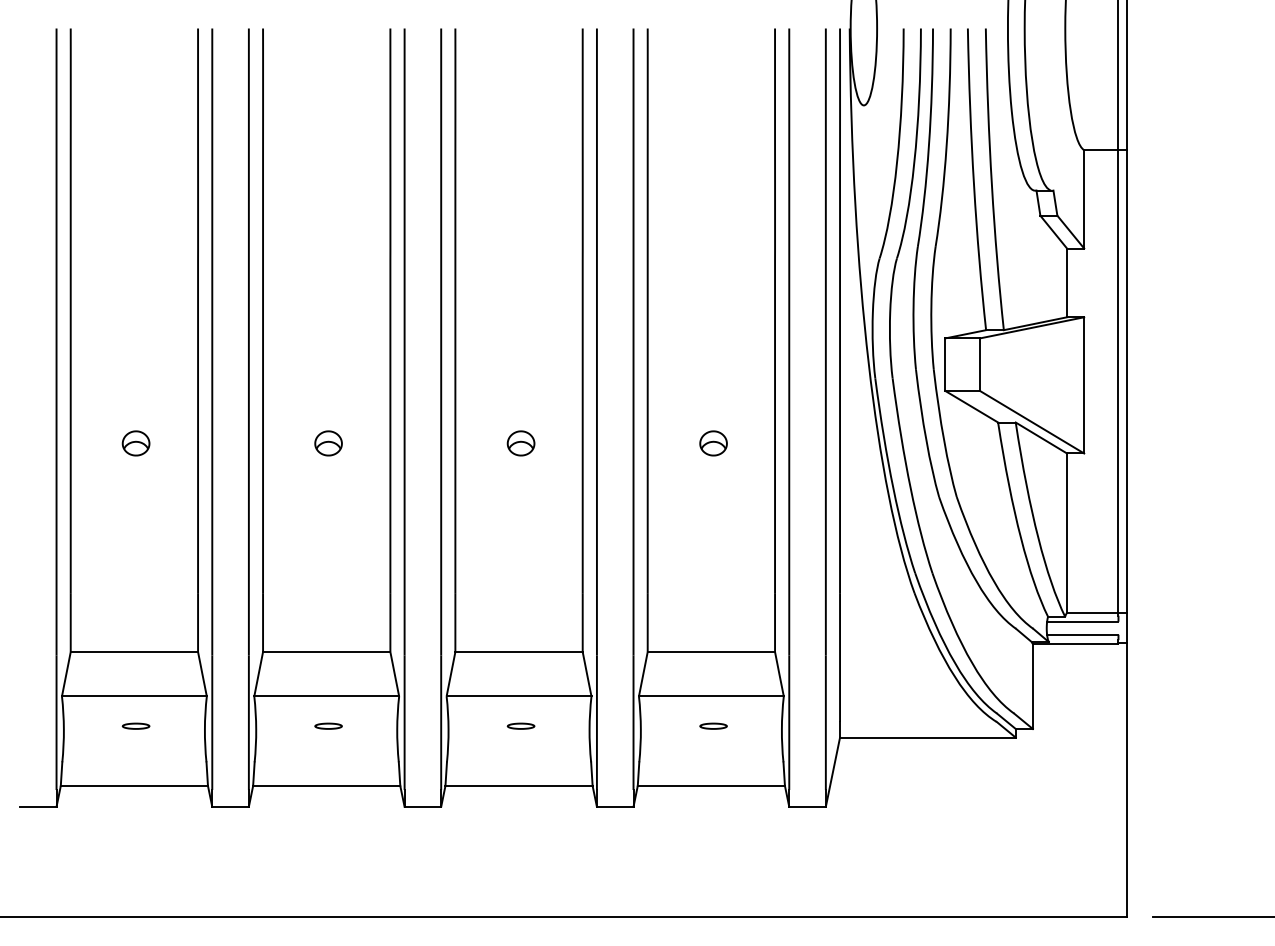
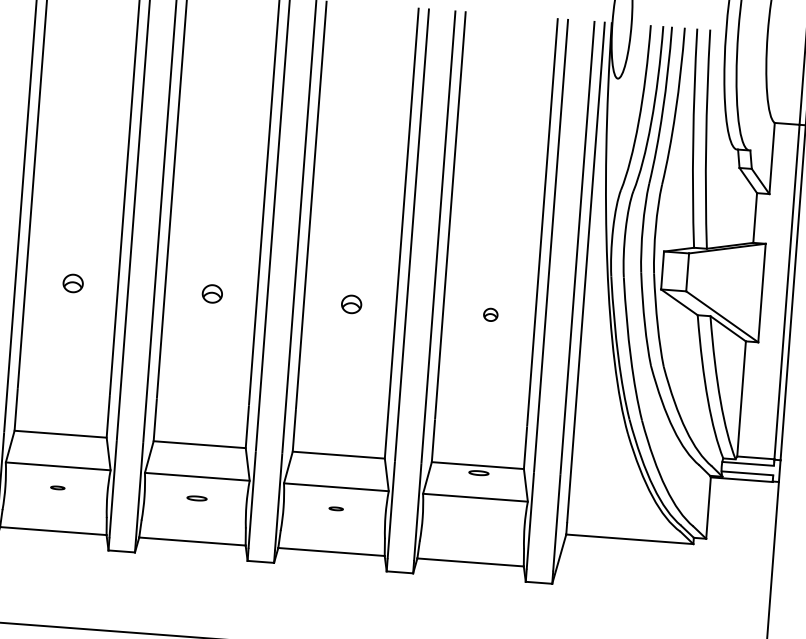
part: (713, 443) -> (490, 314), size x0.7
part: (135, 725) -> (57, 487), size x0.7
part: (520, 725) -> (335, 508), size x0.7
part: (713, 725) -> (478, 472), moved

